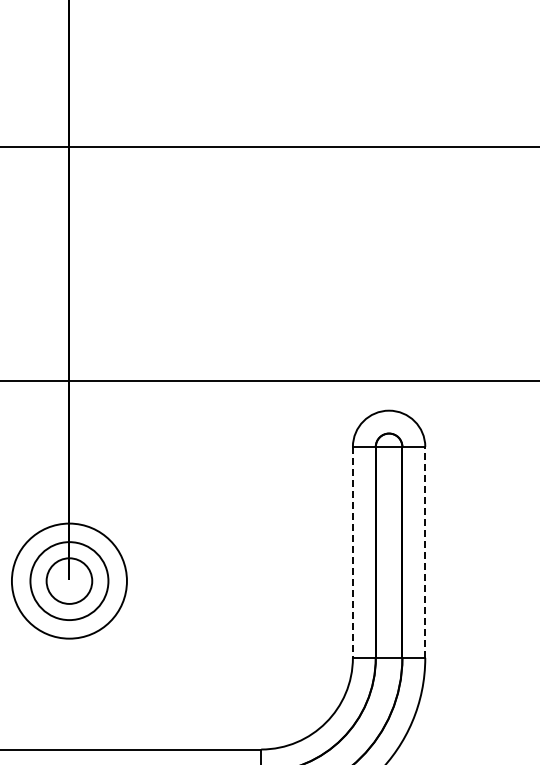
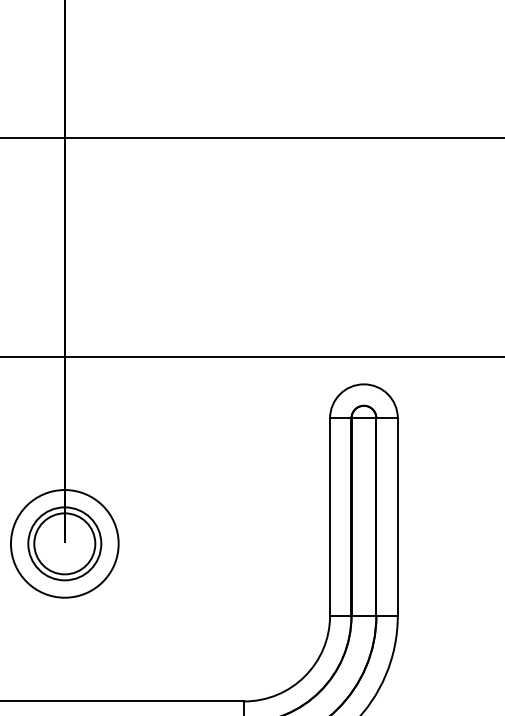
line: (425, 551) -> (398, 516), dashed -> solid
line: (352, 552) -> (329, 517), dashed -> solid
circle: (69, 580) -> (64, 543), size x1.43

